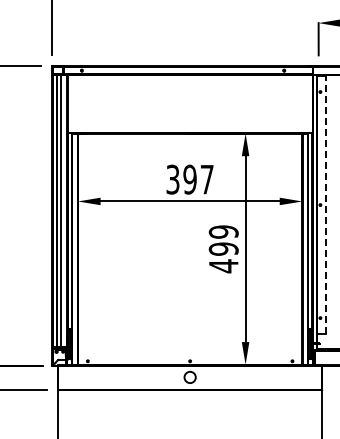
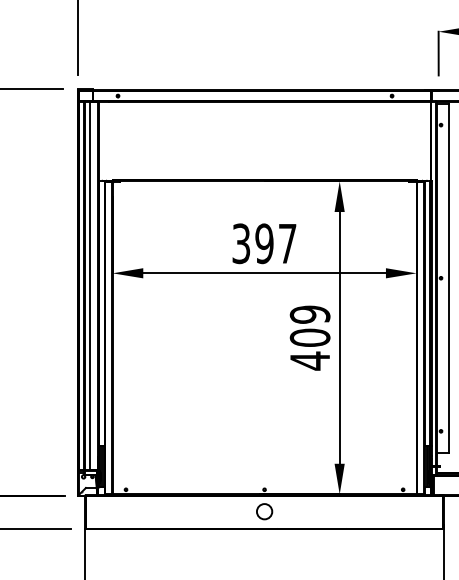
line: (326, 205) -> (449, 278), dashed -> solid
text: (223, 248) -> (309, 337), 499 -> 409

